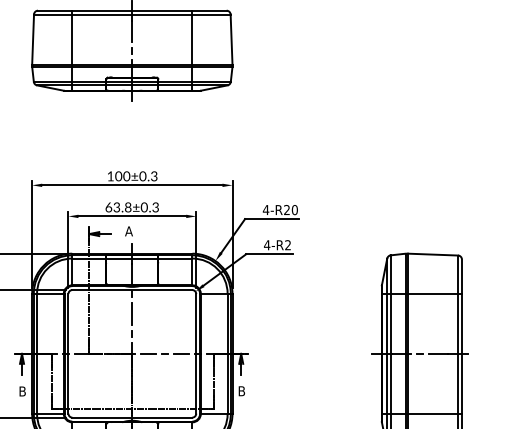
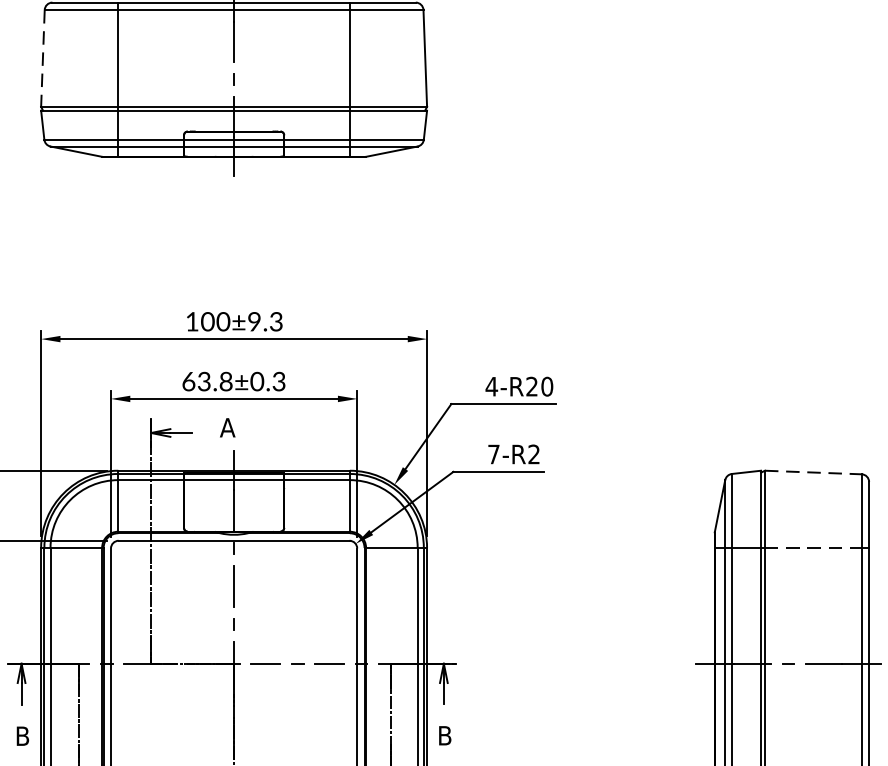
line: (33, 40) -> (43, 60), solid -> dashed
text: (142, 176) -> (253, 322), 100±0.3 -> 100±9.3
text: (267, 245) -> (494, 454), 4-R2 -> 7-R2
line: (433, 254) -> (814, 472), solid -> dashed
line: (433, 293) -> (814, 547), solid -> dashed

